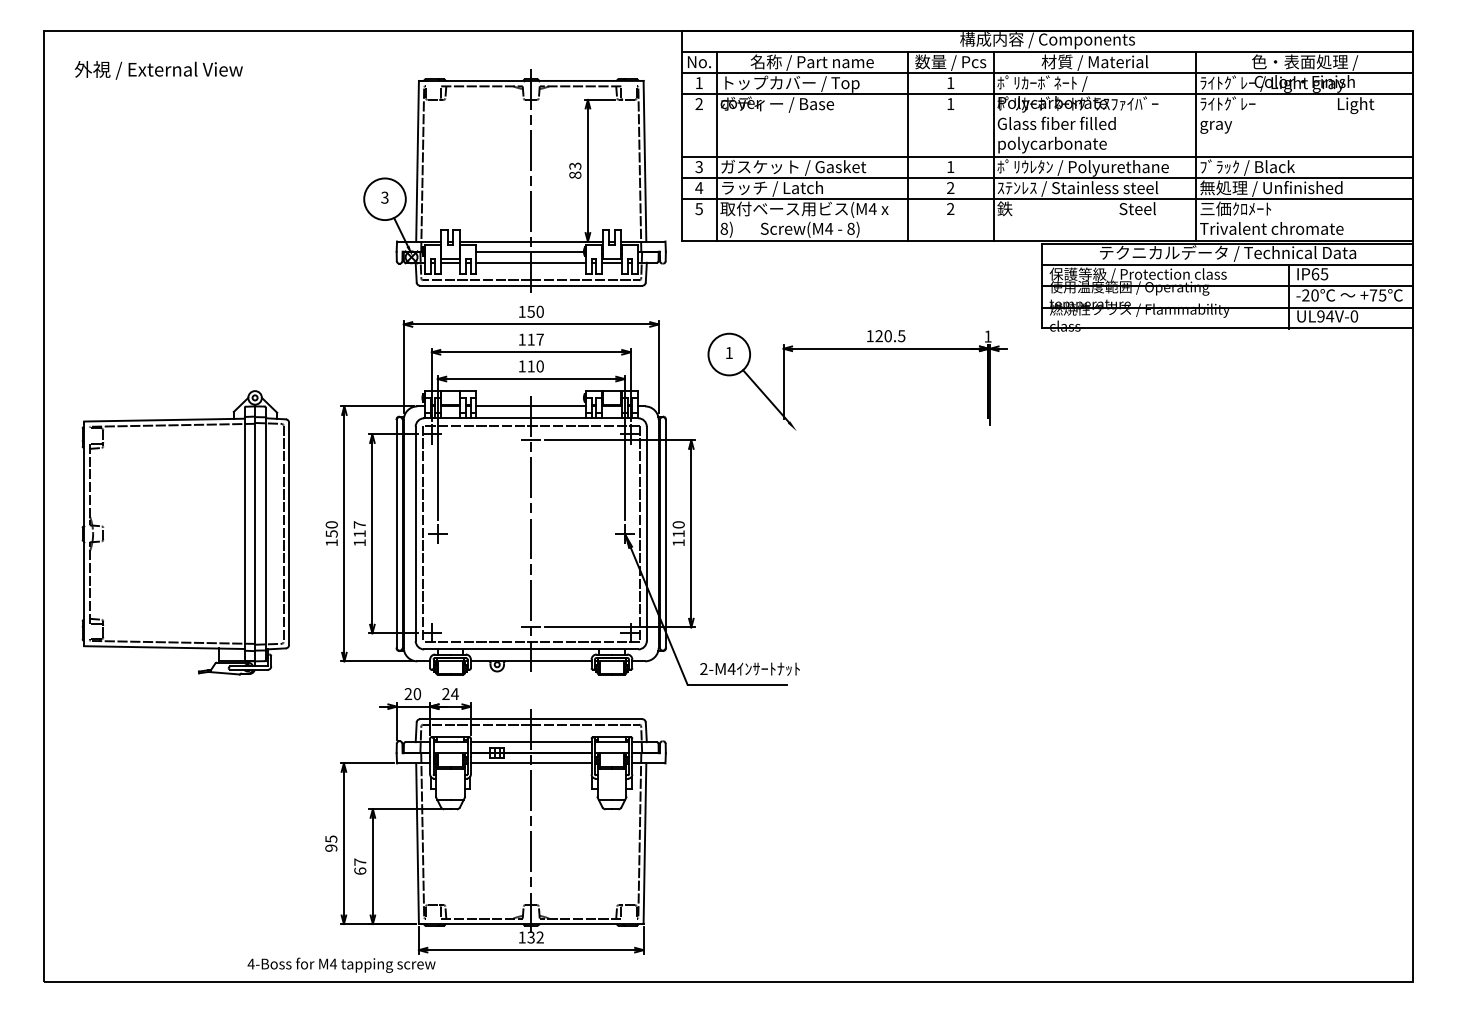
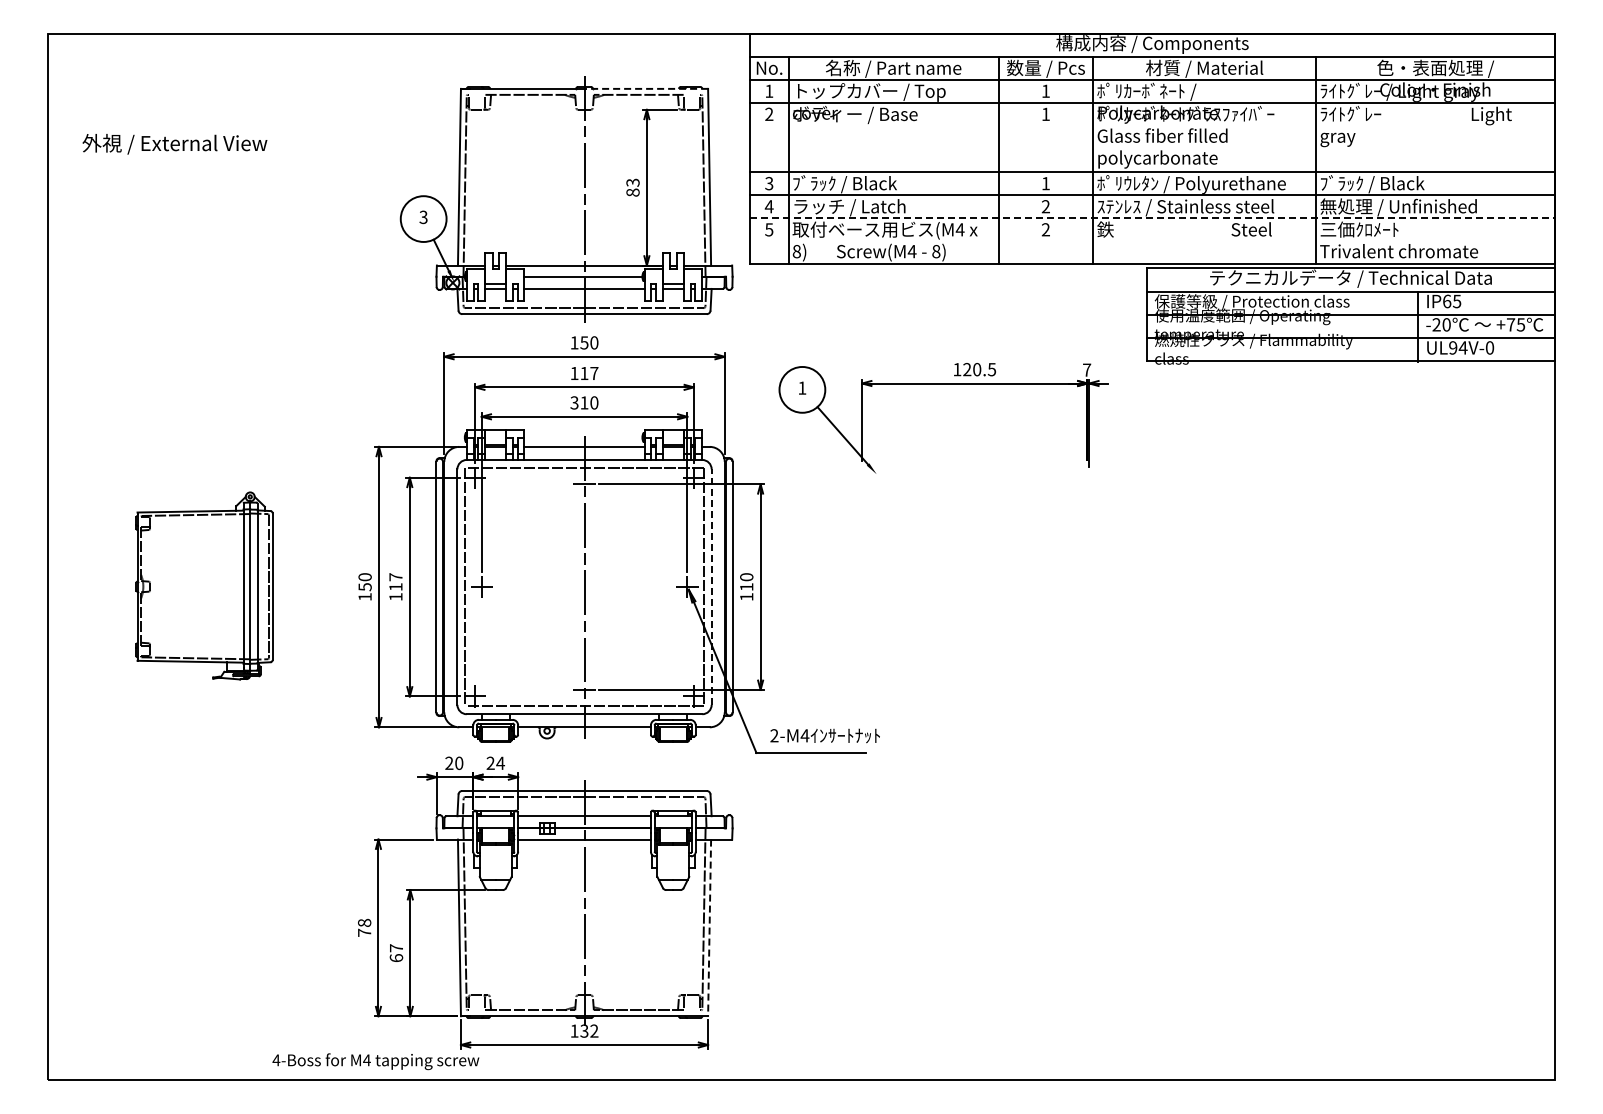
text: (158, 70) -> (174, 144), moved
line: (587, 80) -> (646, 88), solid -> dashed
text: (793, 167) -> (872, 184), ガスケット / Gasket -> ﾌﾞﾗｯｸ / Black
line: (1048, 198) -> (1153, 218), solid -> dashed
text: (988, 336) -> (1087, 369), 1 -> 7
text: (522, 366) -> (574, 402), 110 -> 310
part: (185, 532) -> (204, 585), size x0.6
line: (646, 534) -> (711, 587), solid -> dashed
text: (331, 843) -> (364, 927), 95 -> 78
line: (644, 844) -> (709, 928), solid -> dashed

